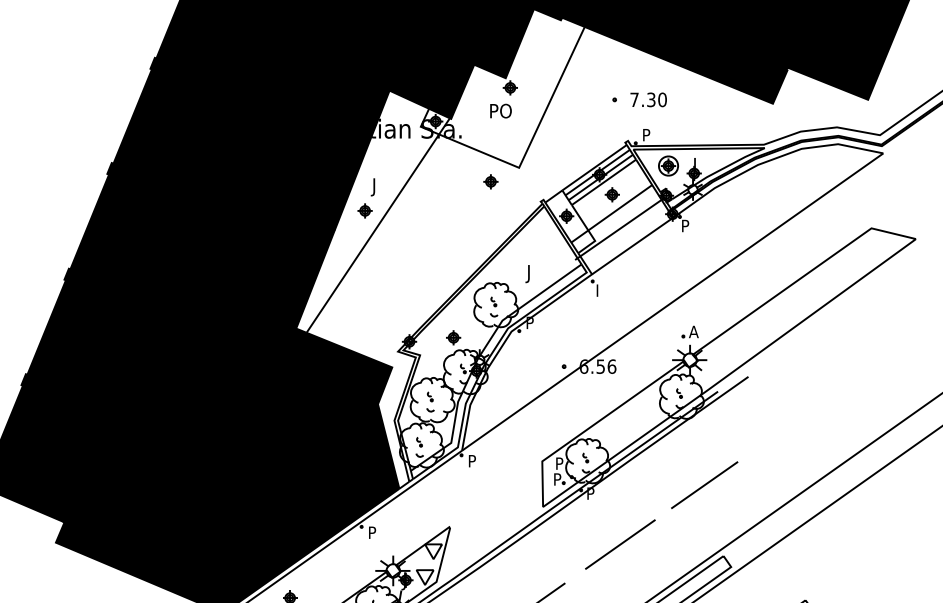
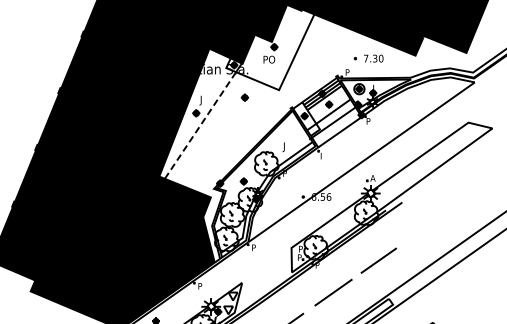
part: (638, 99) -> (368, 58), moved
part: (490, 181) -> (244, 97), moved
line: (372, 233) -> (200, 125), solid -> dashed

